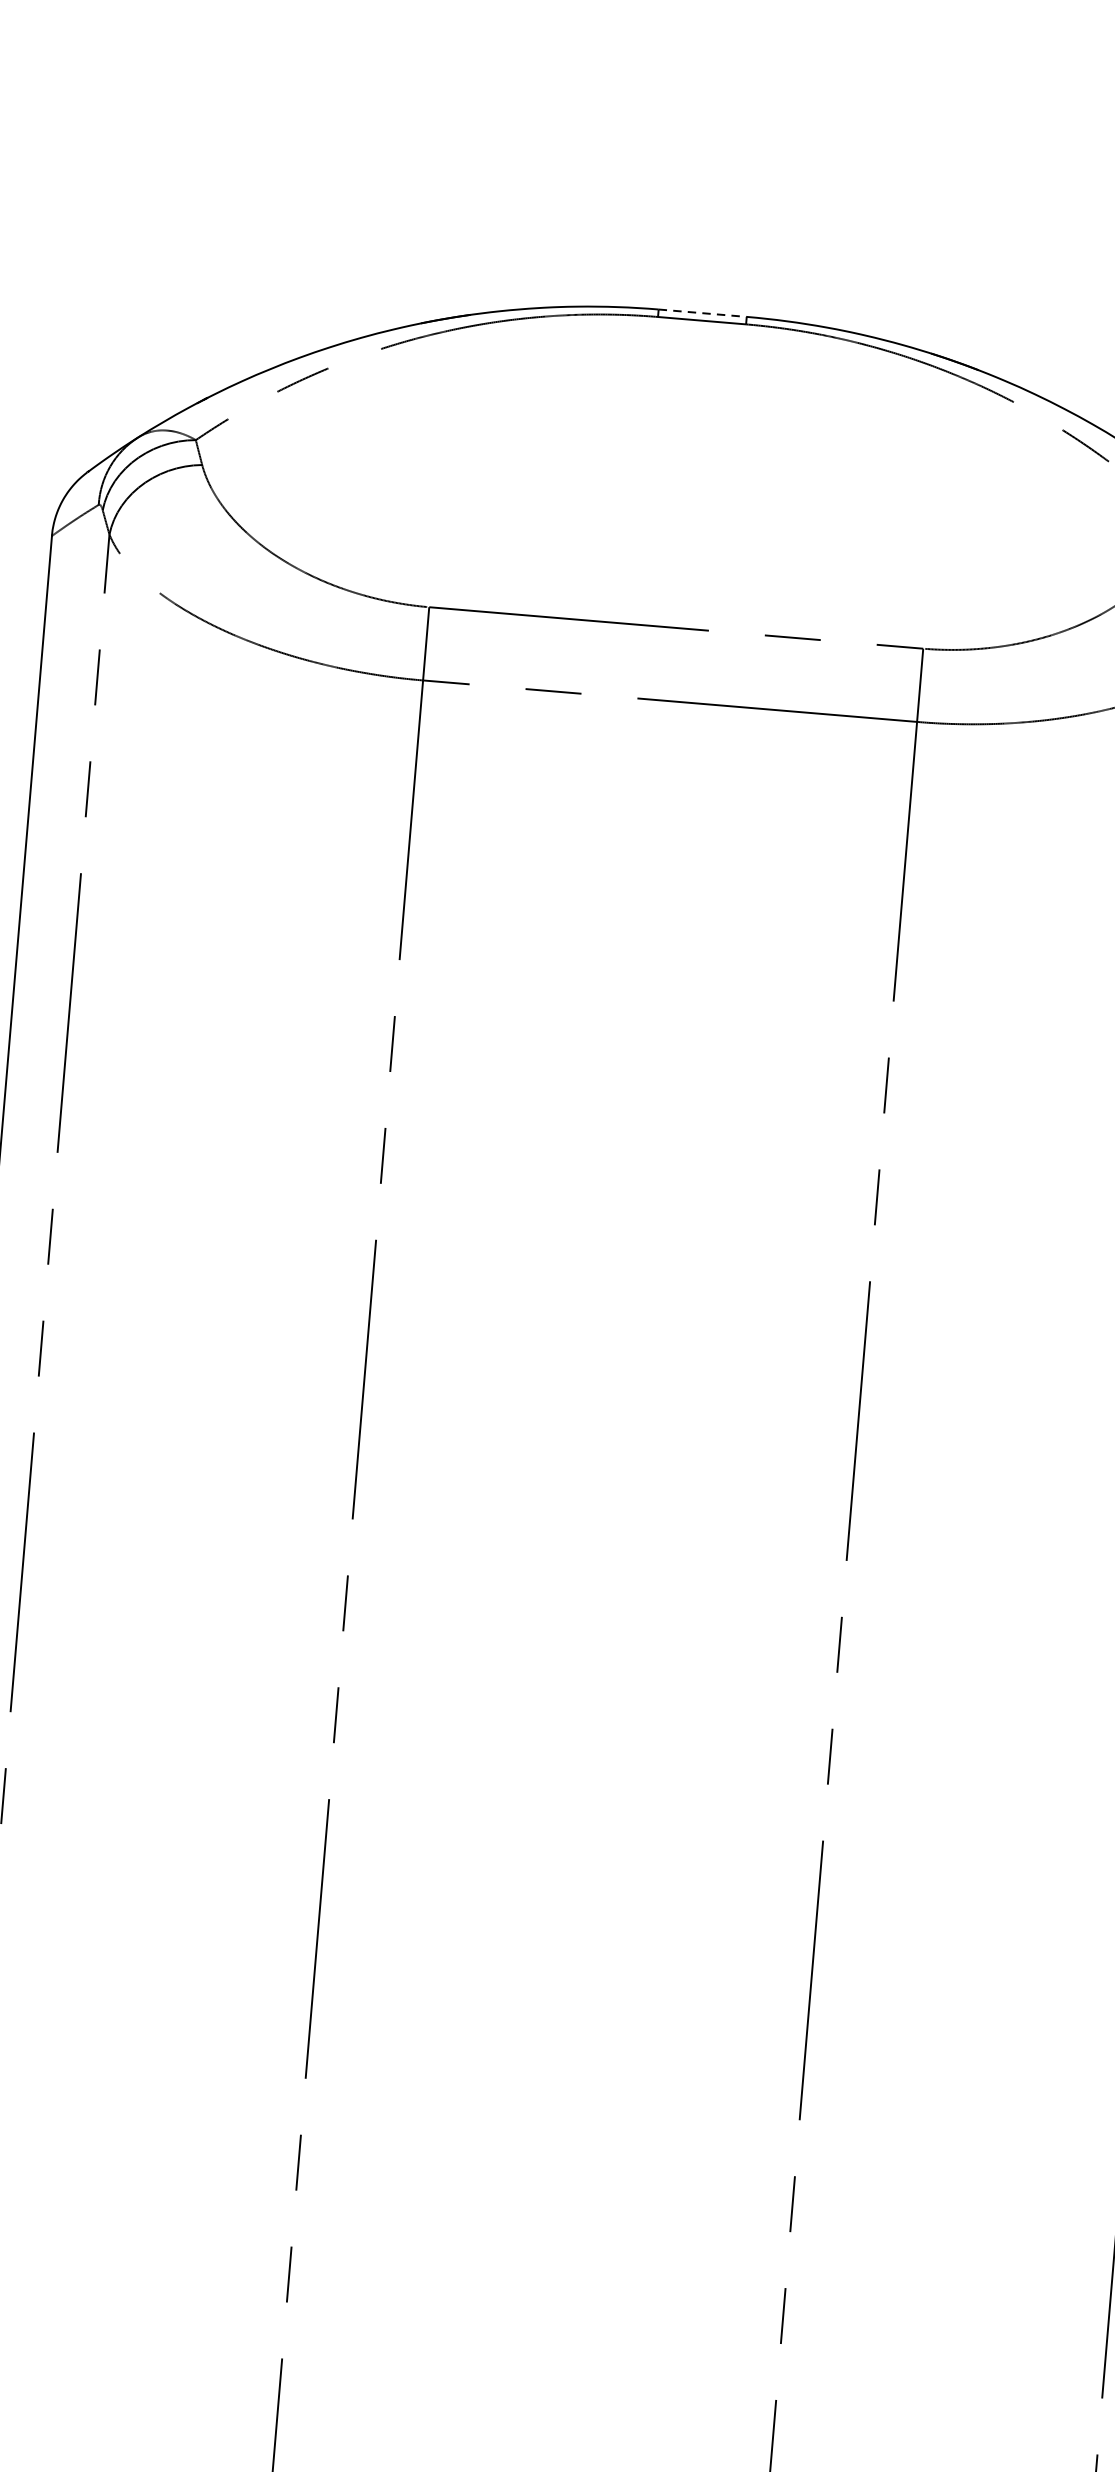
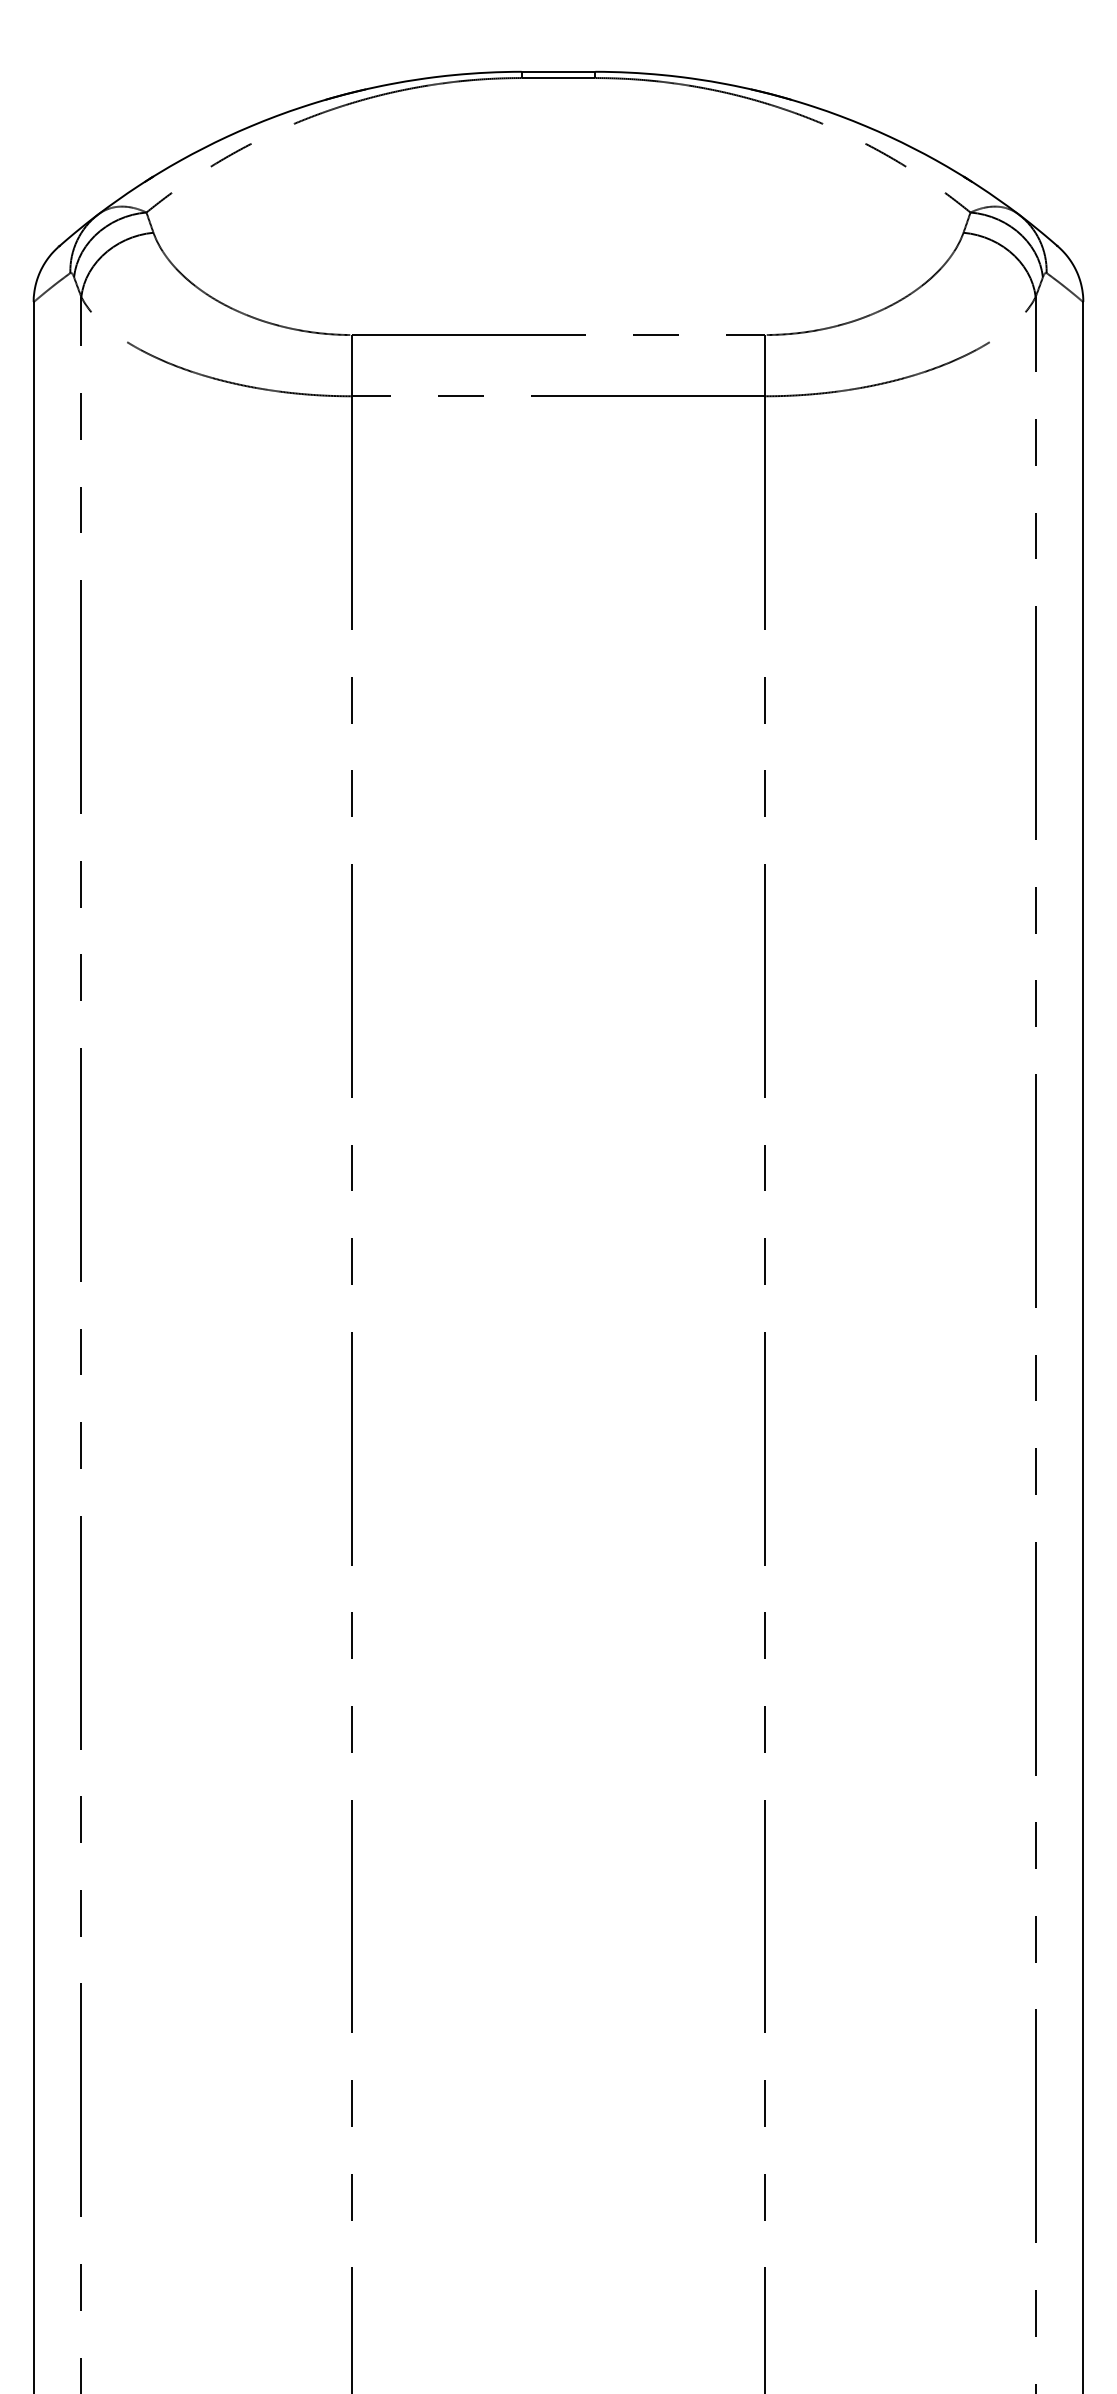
line: (702, 312) -> (558, 71), dashed -> solid

